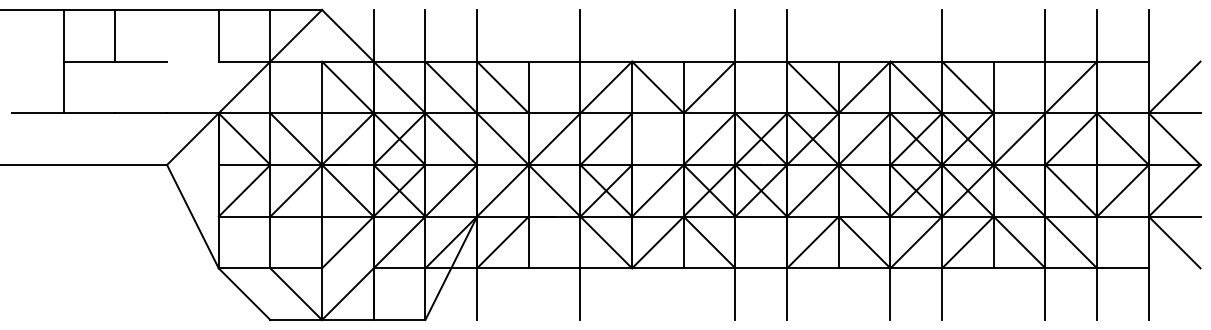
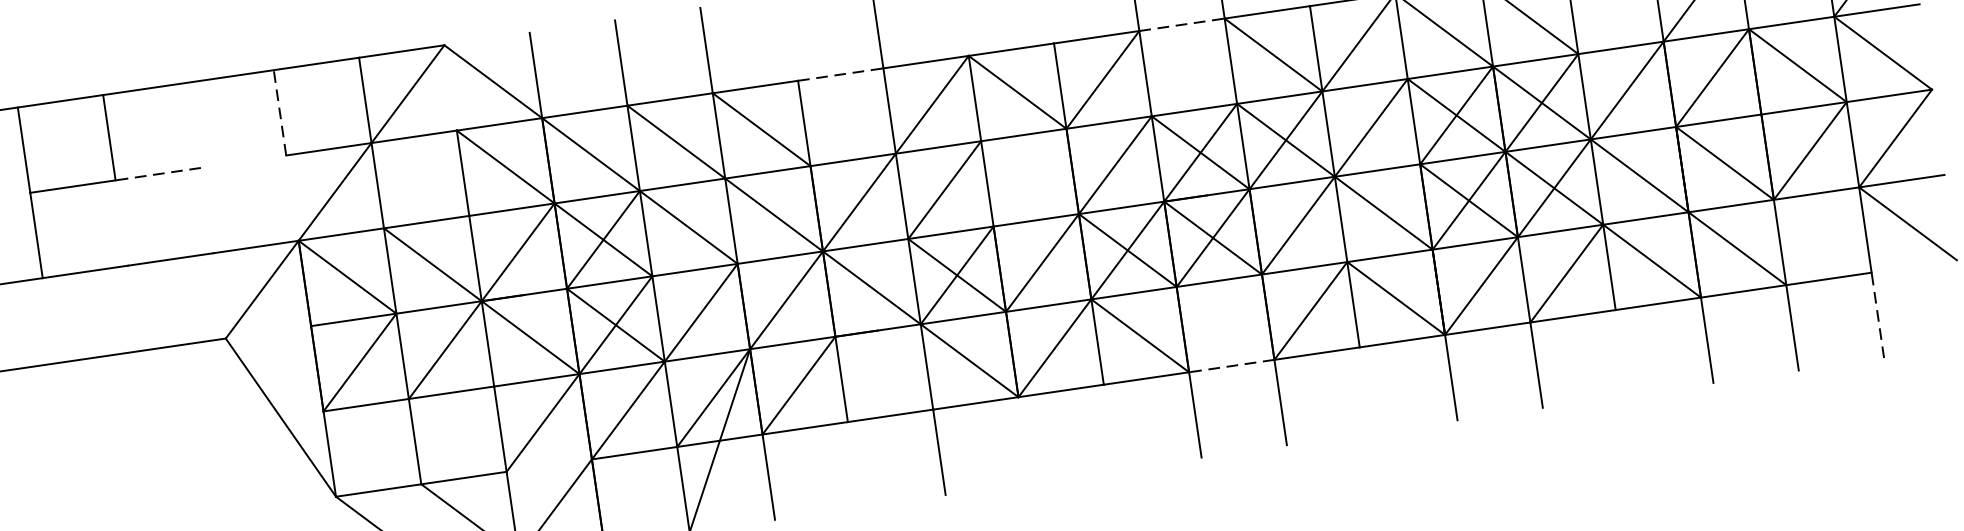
line: (218, 35) -> (279, 112), solid -> dashed
line: (141, 61) -> (158, 173), solid -> dashed
line: (554, 61) -> (840, 74), solid -> dashed
line: (761, 61) -> (1182, 24), solid -> dashed
line: (761, 268) -> (1232, 366), solid -> dashed
line: (1148, 294) -> (1877, 315), solid -> dashed

